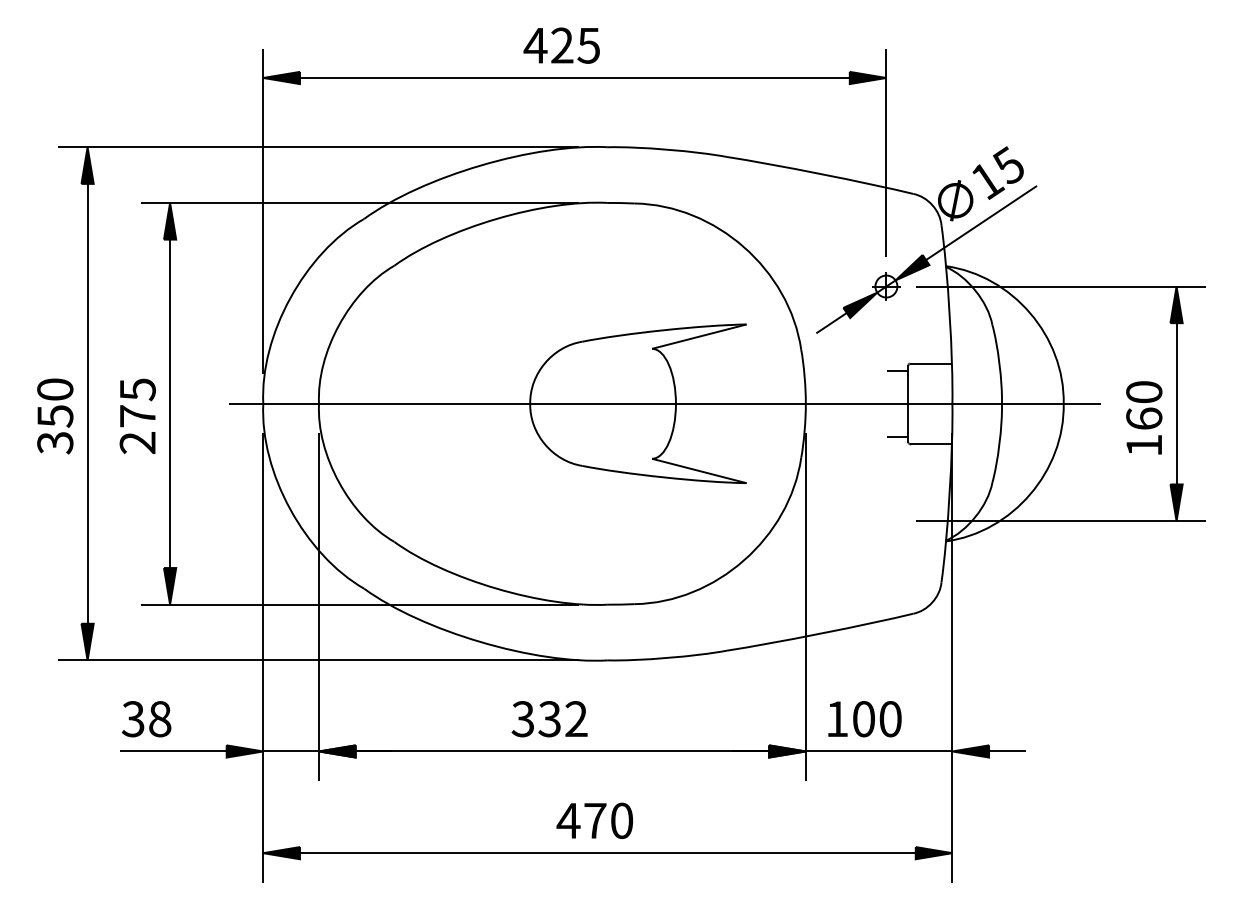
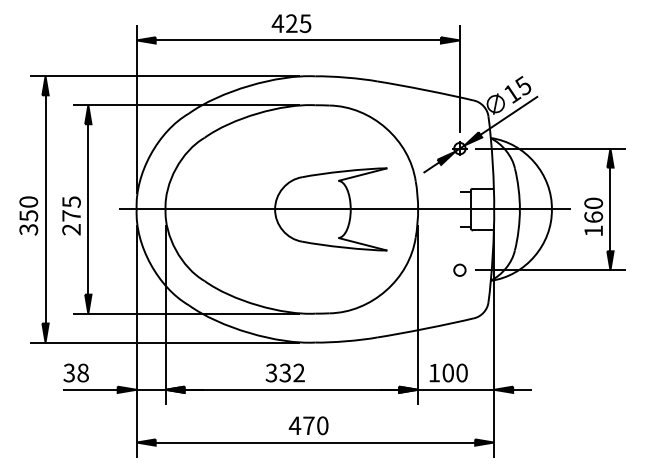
part: (885, 519) -> (459, 269), added

